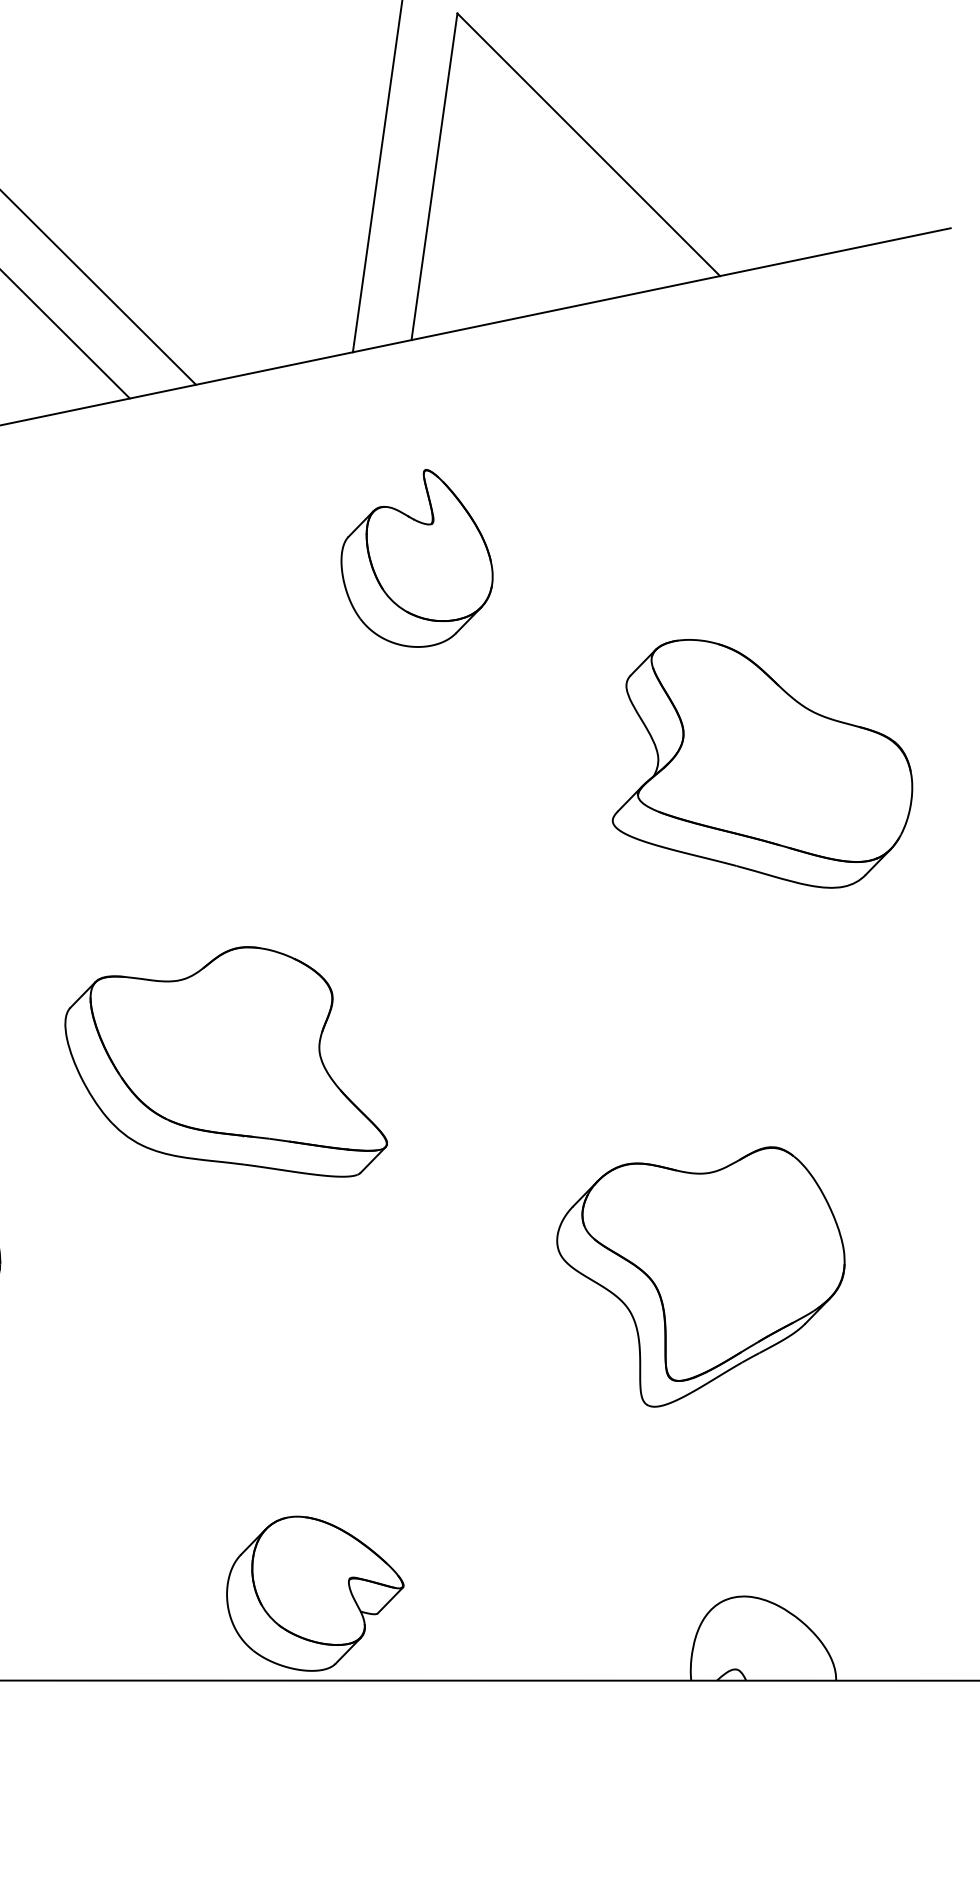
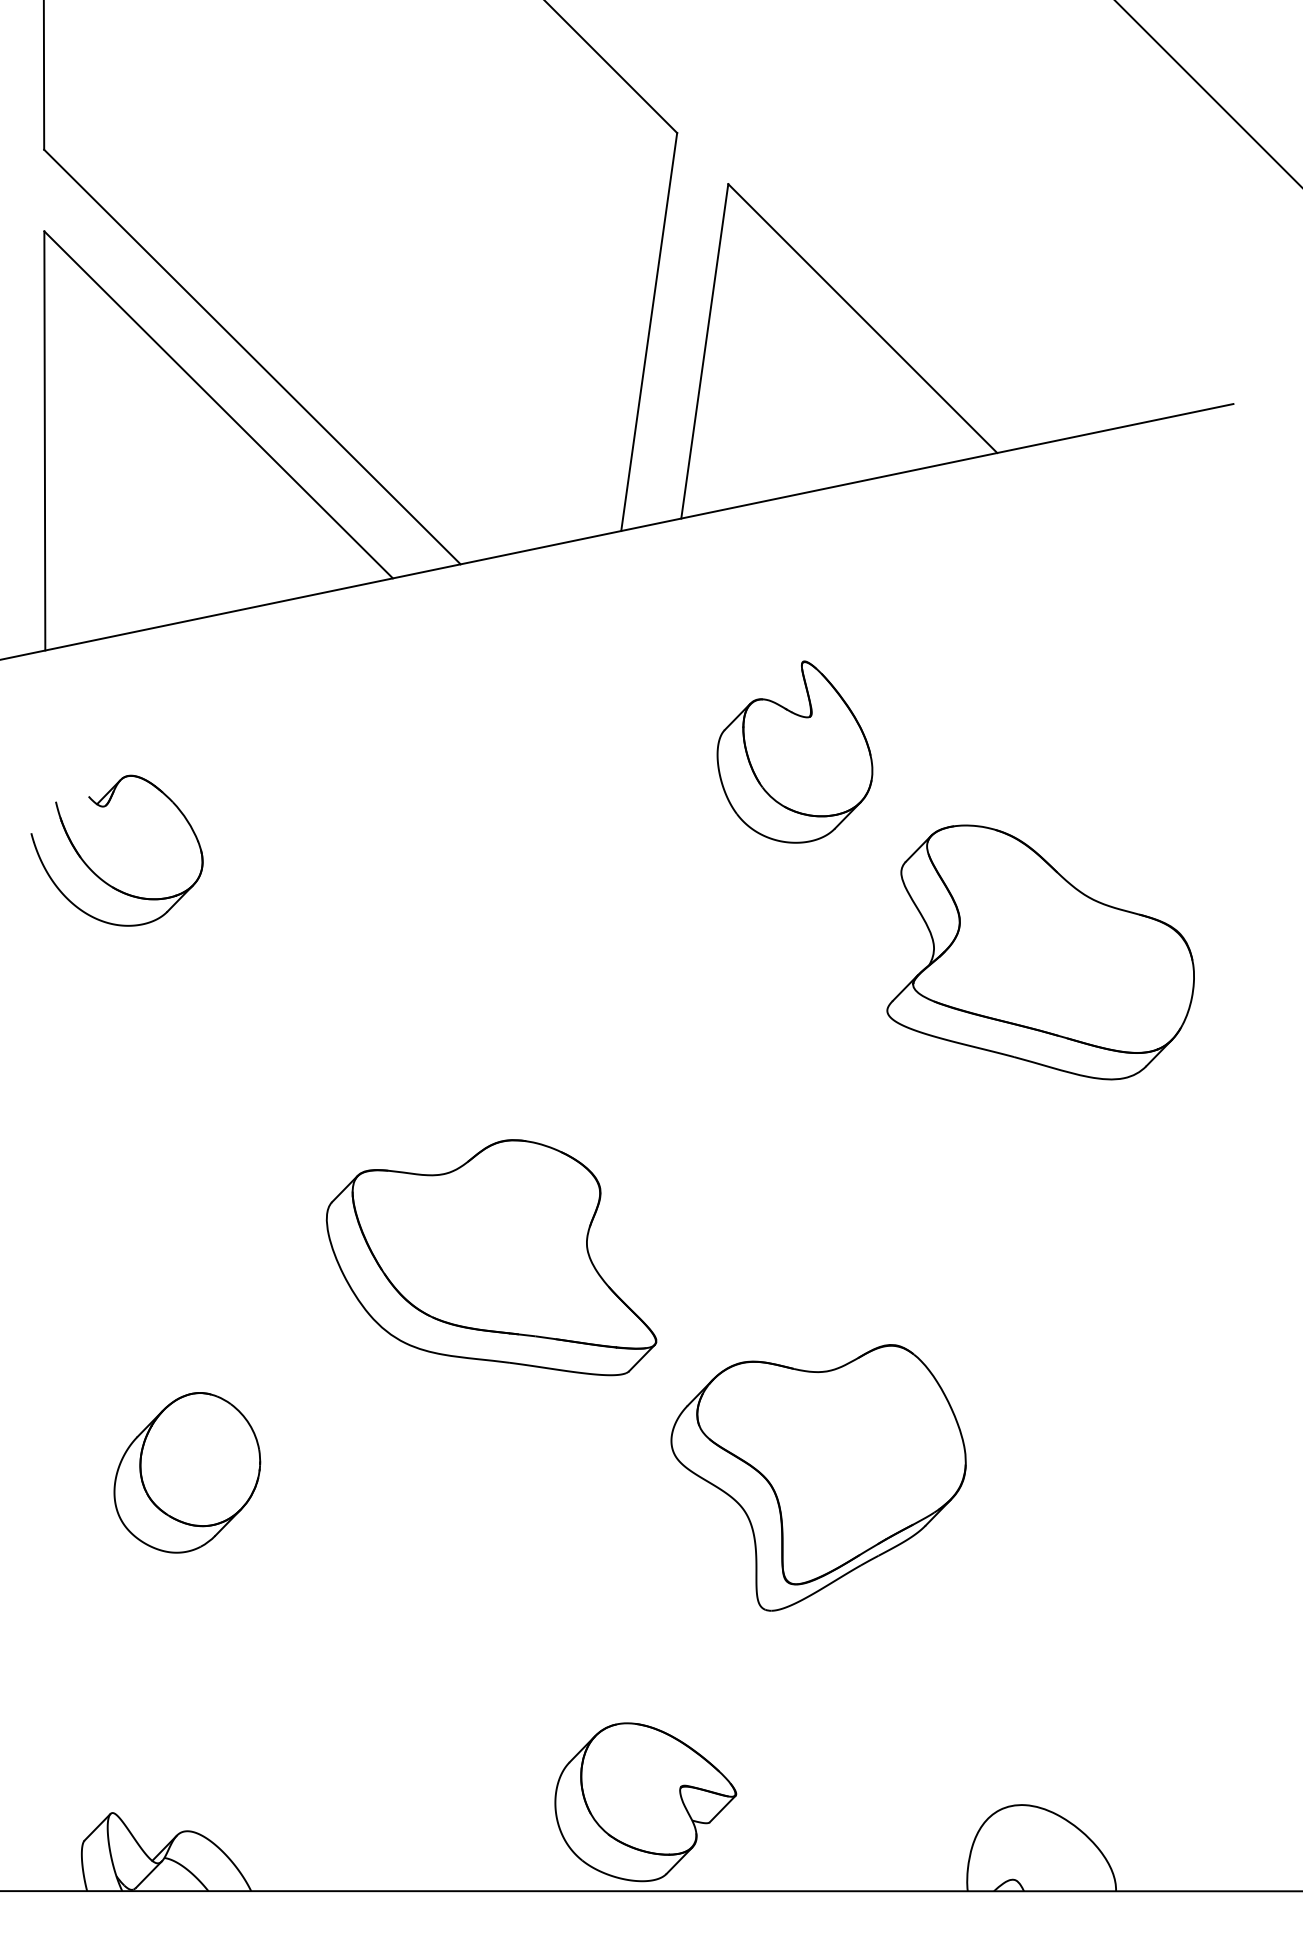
part: (416, 557) -> (794, 751), moved
part: (700, 1276) -> (818, 1477), moved
part: (315, 1593) -> (645, 1802), moved

